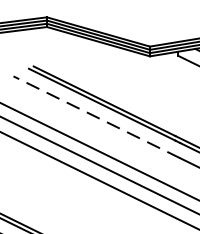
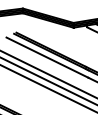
line: (96, 117) -> (47, 57), dashed -> solid

